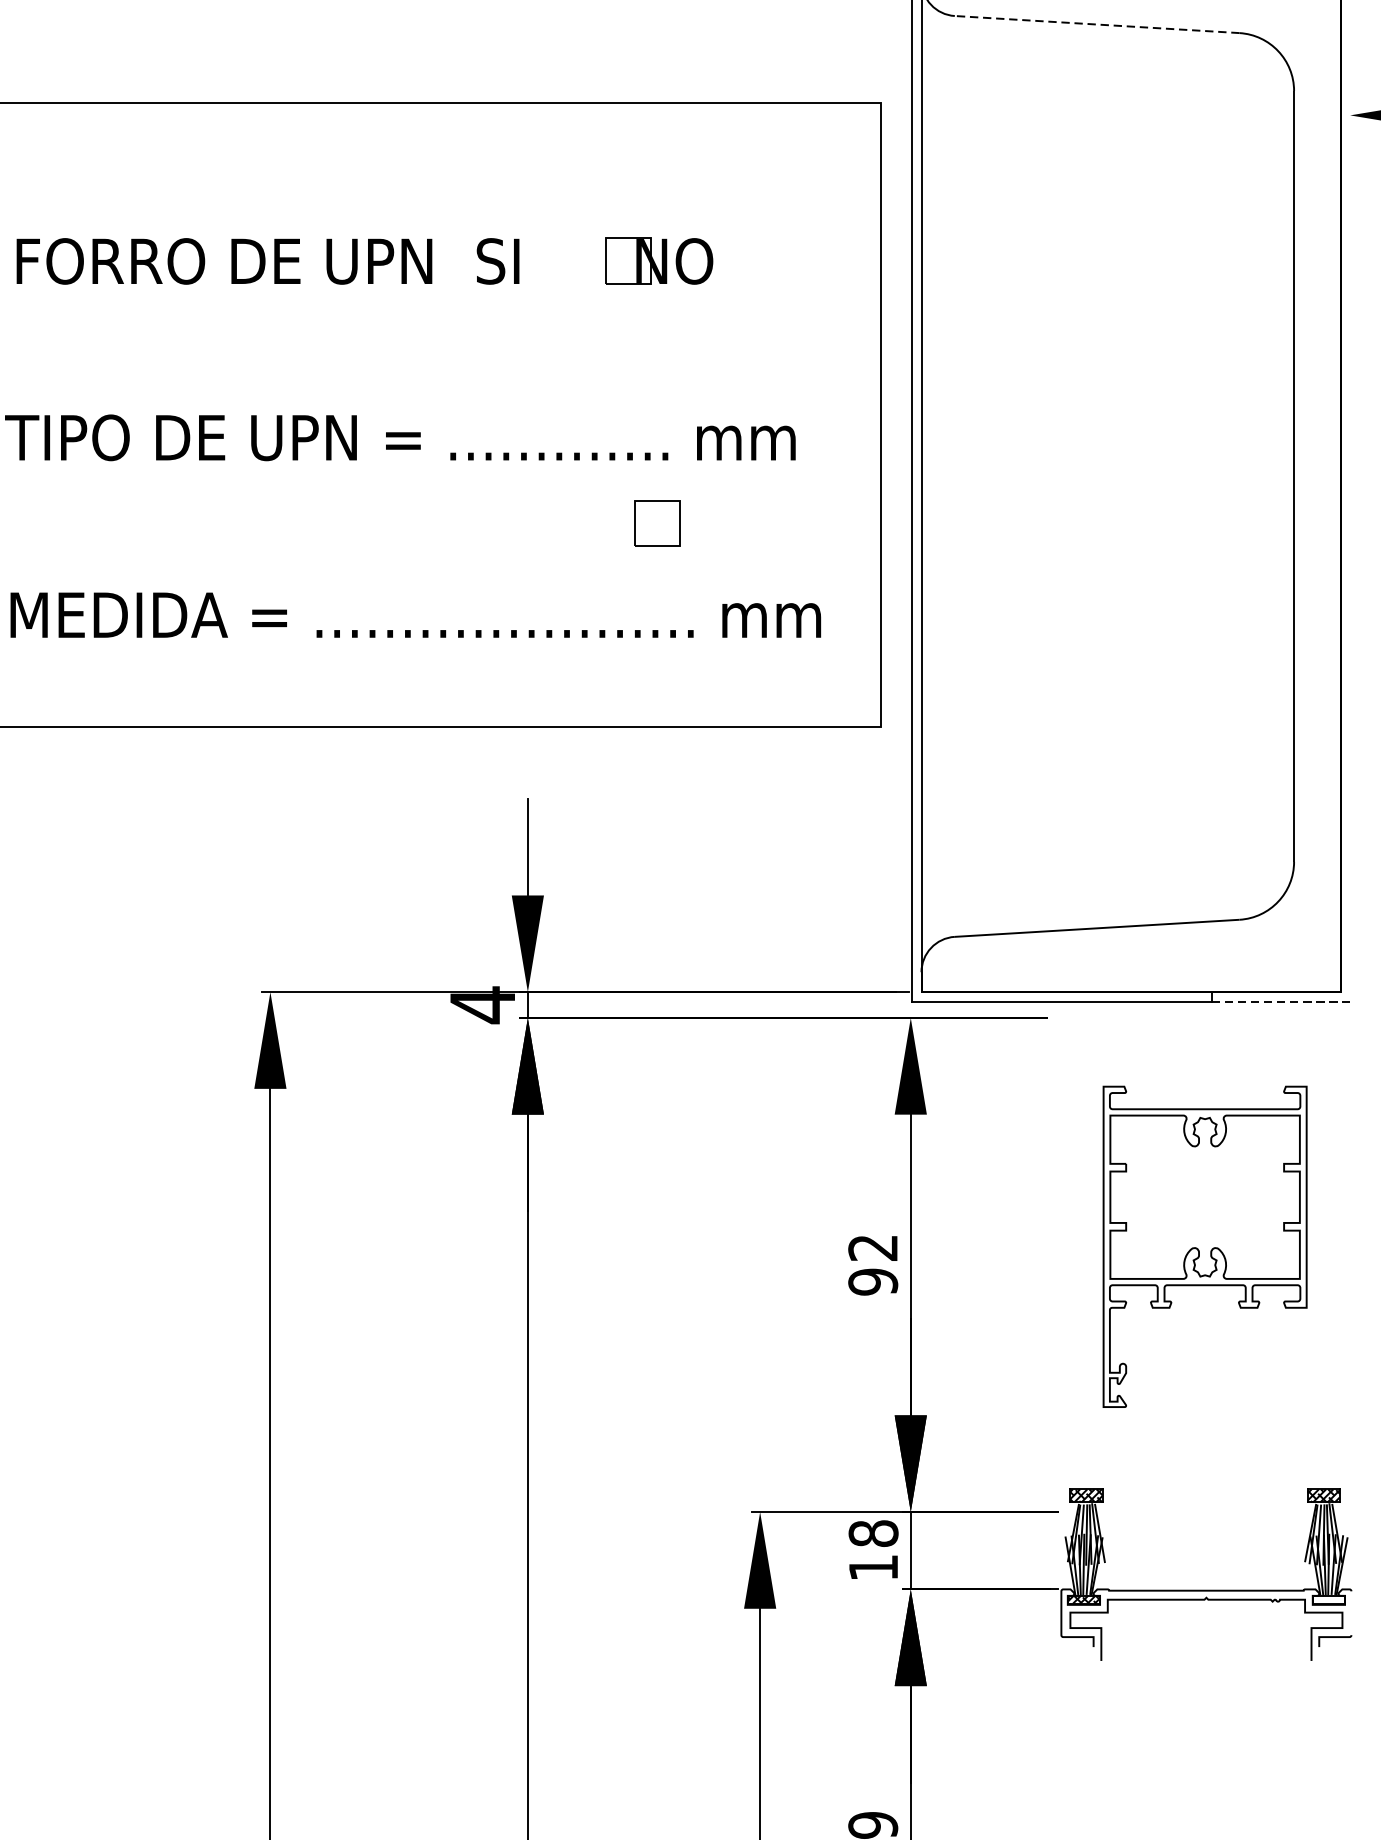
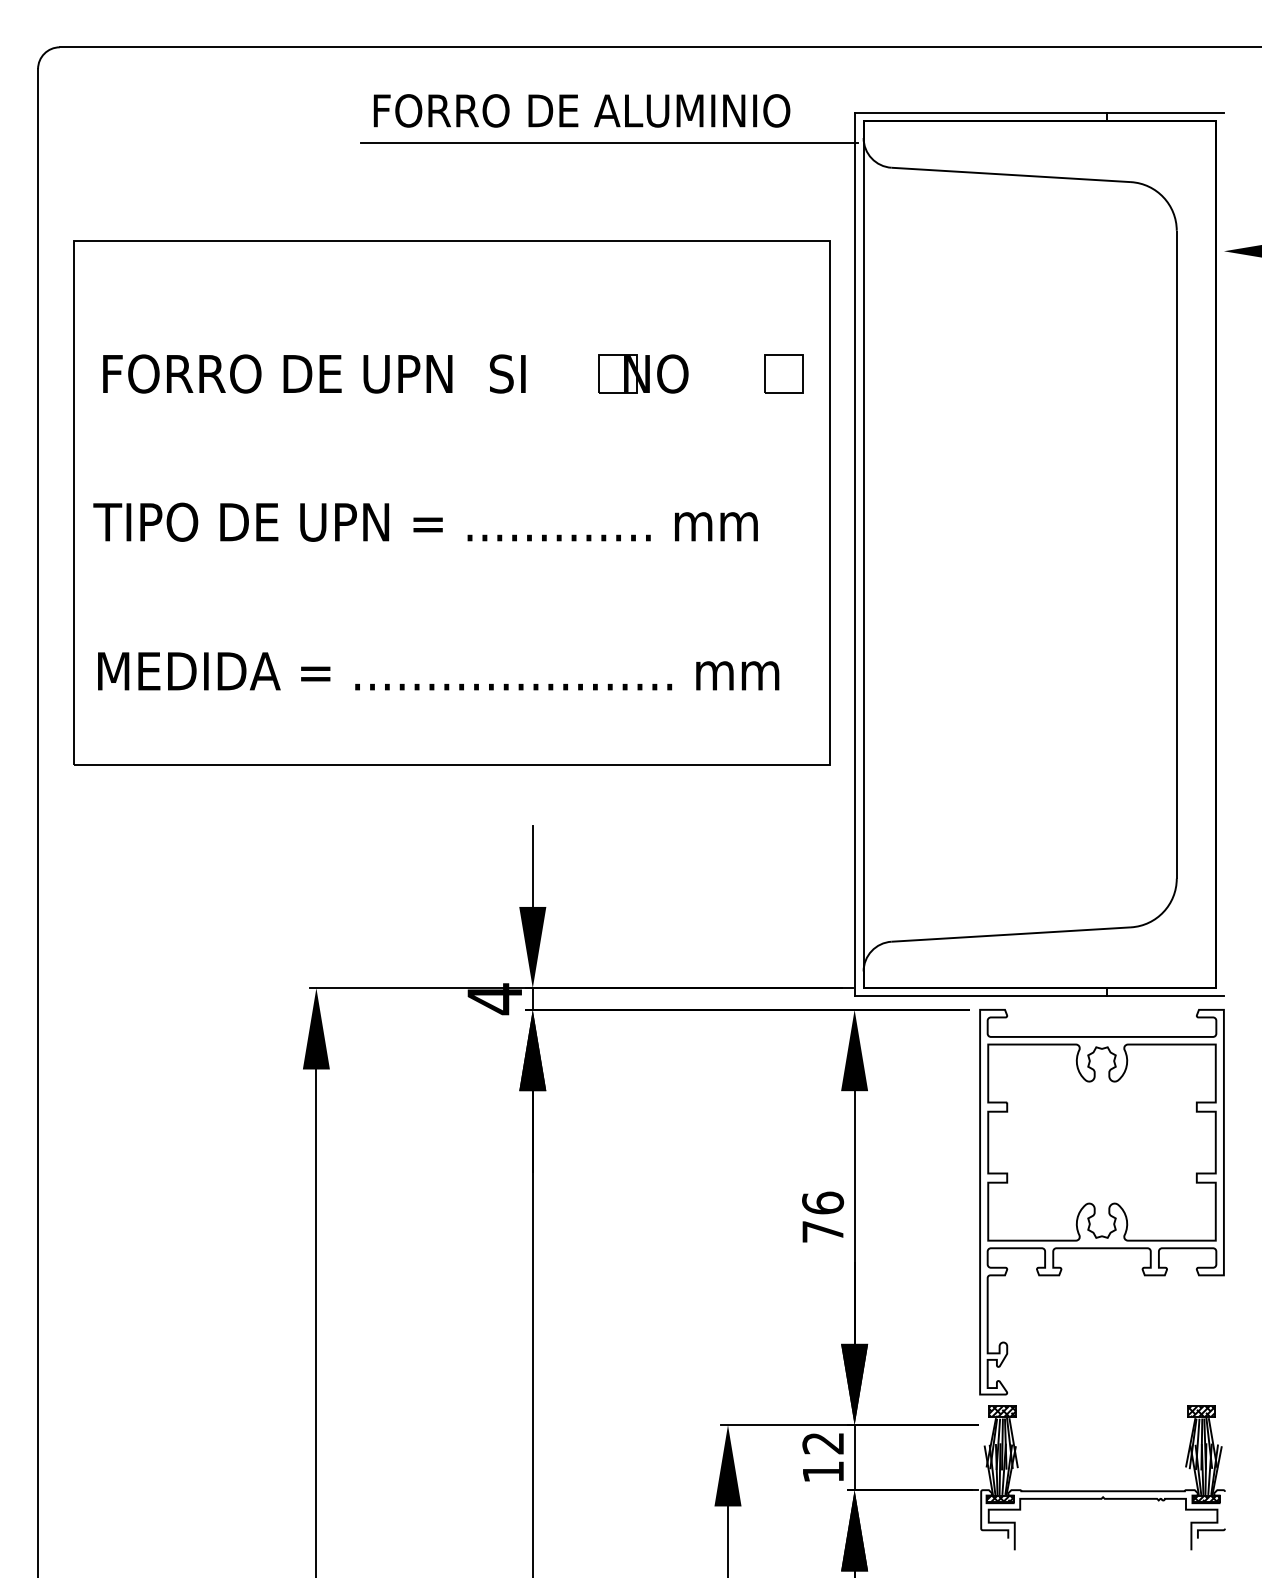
line: (1097, 24) -> (1011, 174), dashed -> solid
part: (656, 523) -> (783, 373), moved
line: (1281, 1002) -> (1166, 996), dashed -> solid
part: (1204, 1247) -> (1101, 1202), size x1.43
text: (873, 1264) -> (823, 1217), 92 -> 76
text: (873, 1533) -> (823, 1443), 18 -> 12
hatch: (1328, 1599) -> (1205, 1498), added

